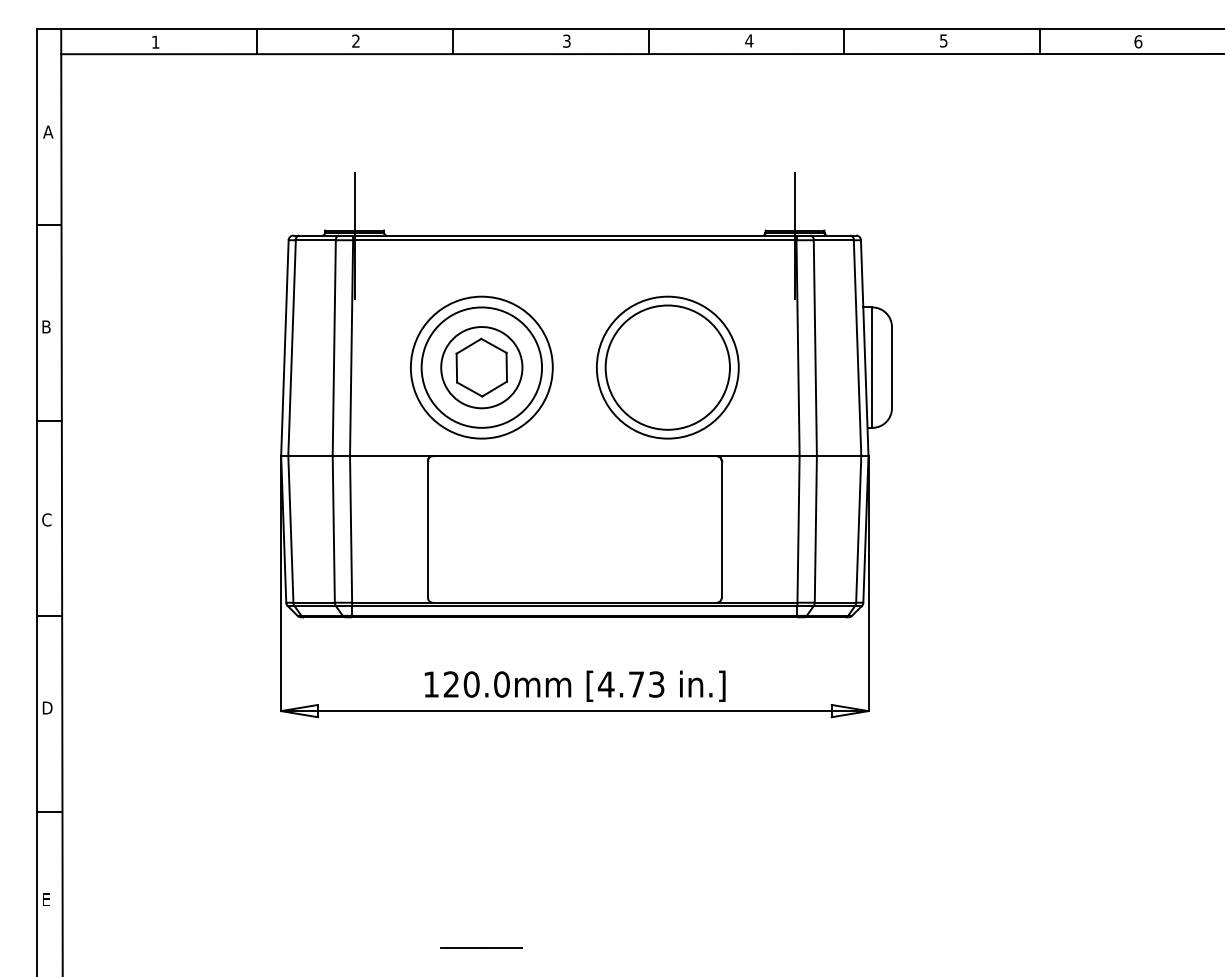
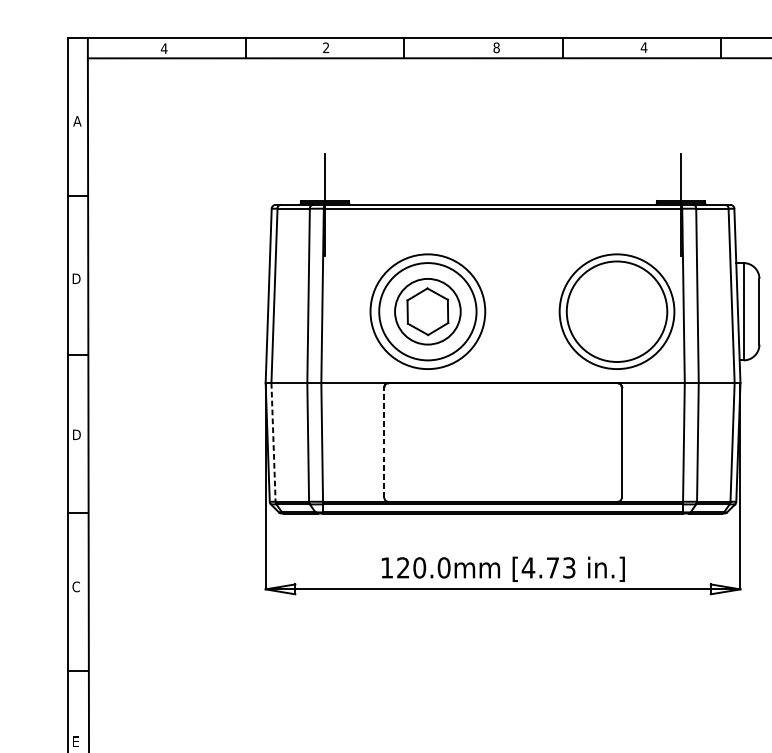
text: (566, 40) -> (496, 47), 3 -> 8
text: (155, 41) -> (164, 48), 1 -> 4
text: (48, 327) -> (77, 279), B -> D
part: (667, 367) -> (616, 311), moved
text: (47, 519) -> (76, 434), C -> D
line: (428, 528) -> (384, 441), solid -> dashed
line: (290, 529) -> (273, 442), solid -> dashed
text: (47, 707) -> (76, 586), D -> C

